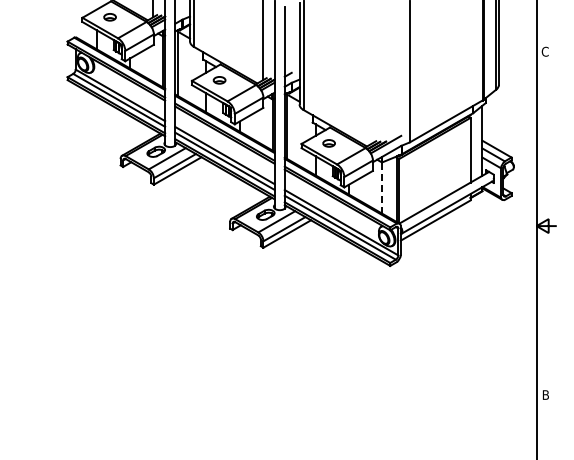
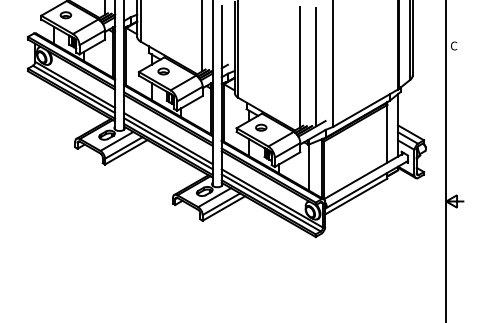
line: (390, 74) -> (316, 66), added
line: (372, 75) -> (299, 67), added
line: (382, 188) -> (308, 167), dashed -> solid

